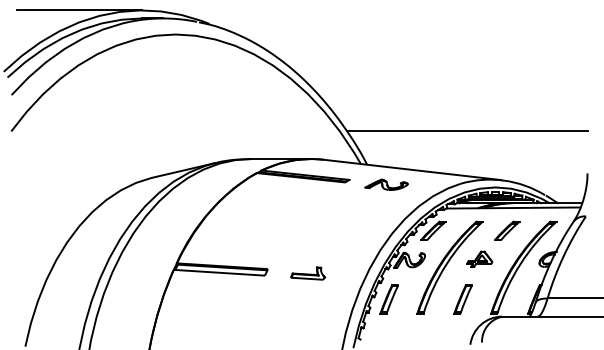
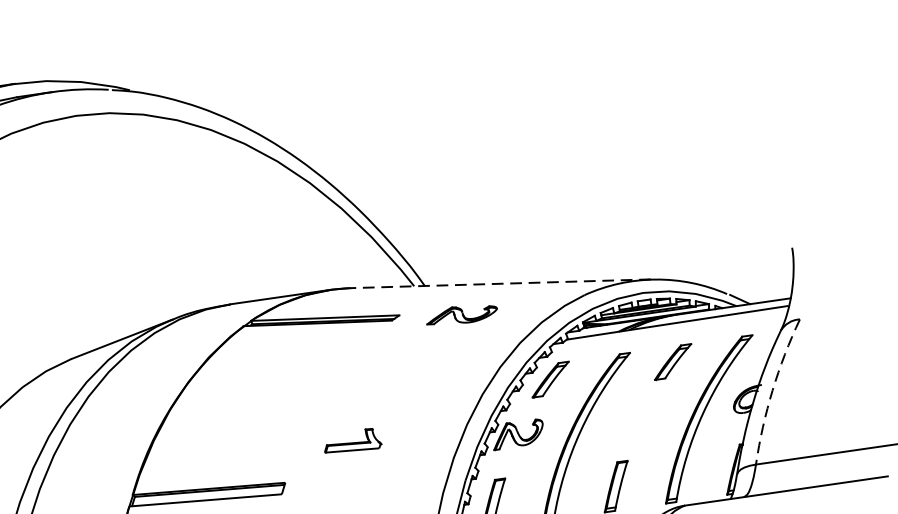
line: (466, 130) -> (581, 205), removed
line: (412, 169) -> (501, 283), solid -> dashed
arc: (563, 256) -> (772, 391), solid -> dashed
part: (479, 258) -> (633, 414), removed
part: (308, 273) -> (353, 441), moved

